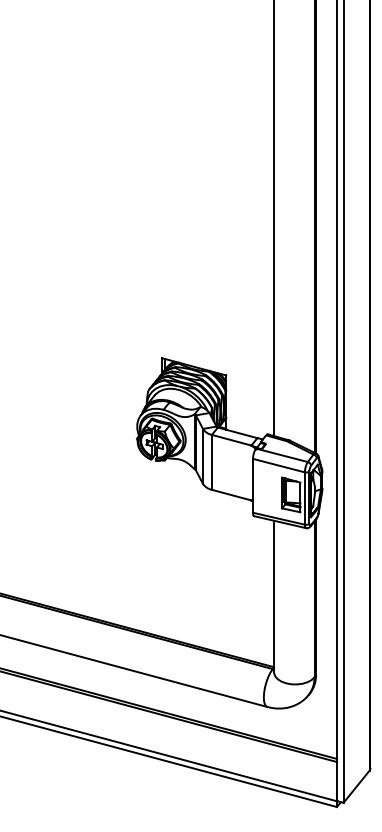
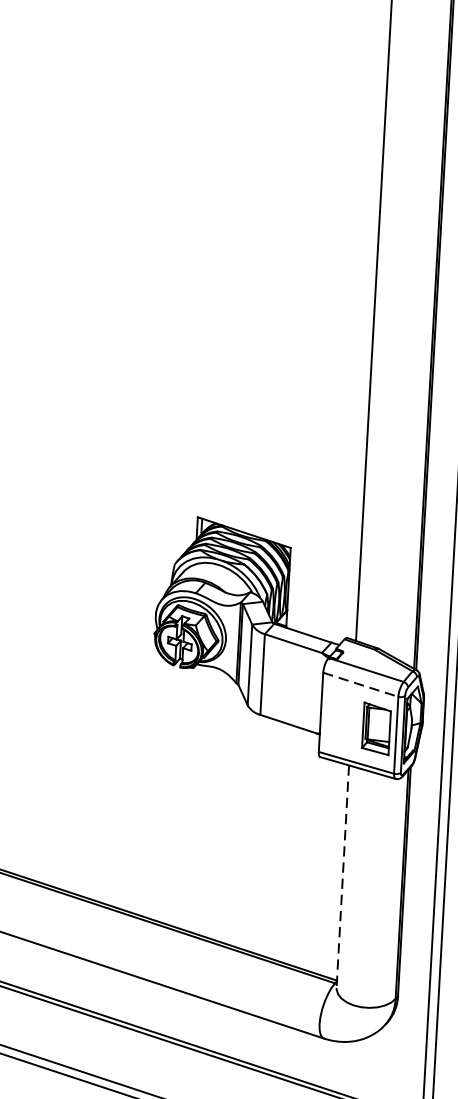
line: (279, 465) -> (361, 684), solid -> dashed
line: (274, 596) -> (343, 876), solid -> dashed

